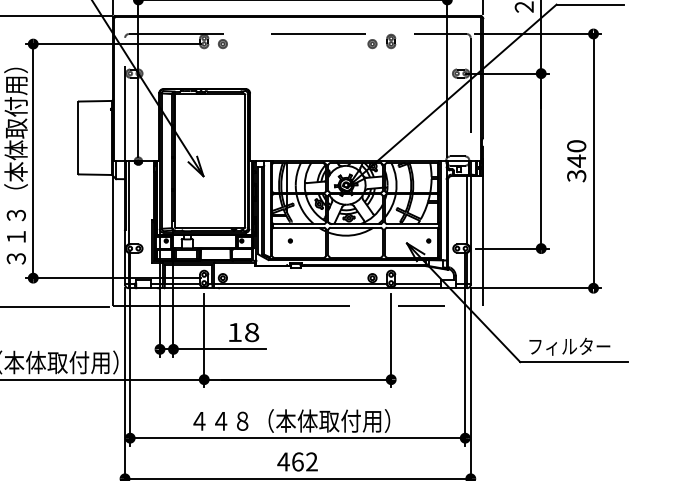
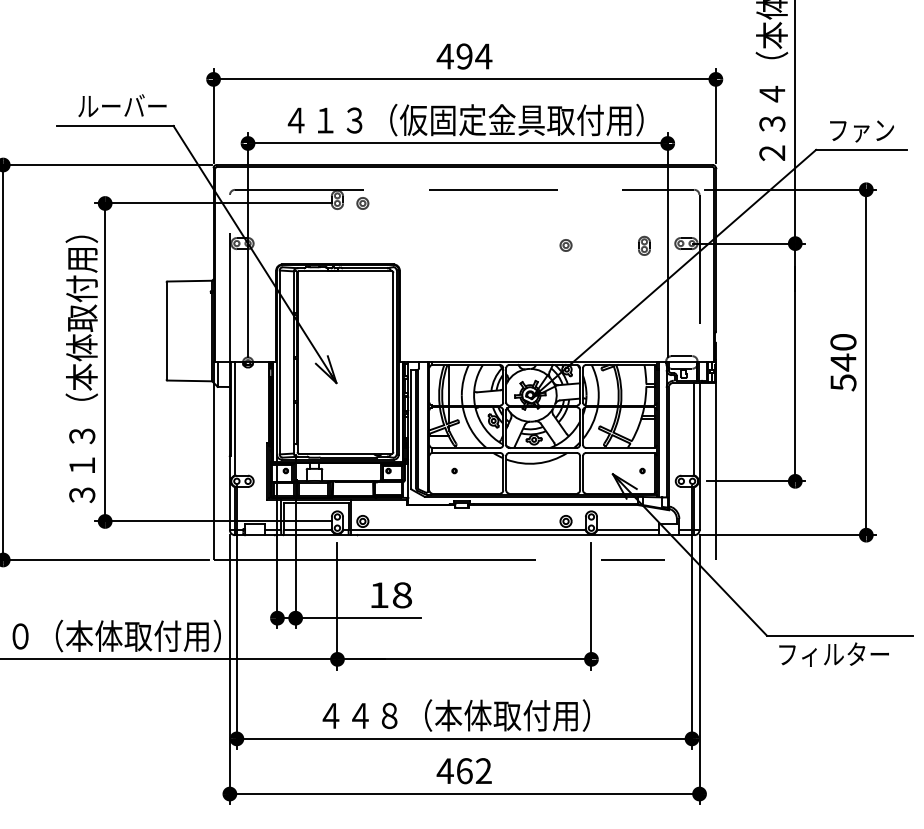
part: (391, 41) -> (644, 245), moved
part: (372, 44) -> (565, 245), moved
text: (576, 175) -> (843, 382), 340 -> 540
text: (569, 346) -> (833, 654), moved

